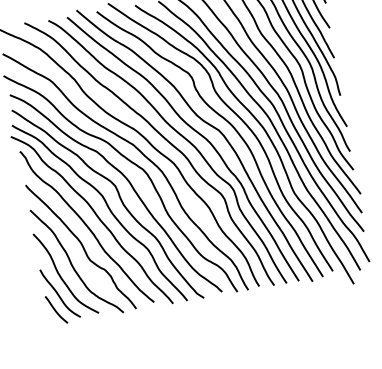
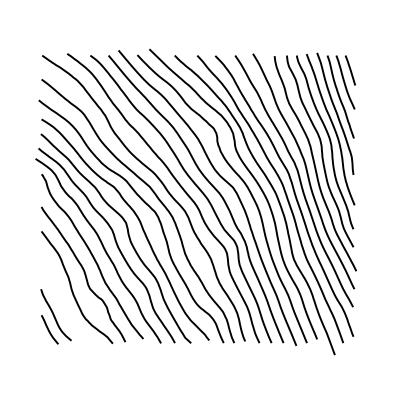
curve: (61, 276) -> (60, 299), removed

